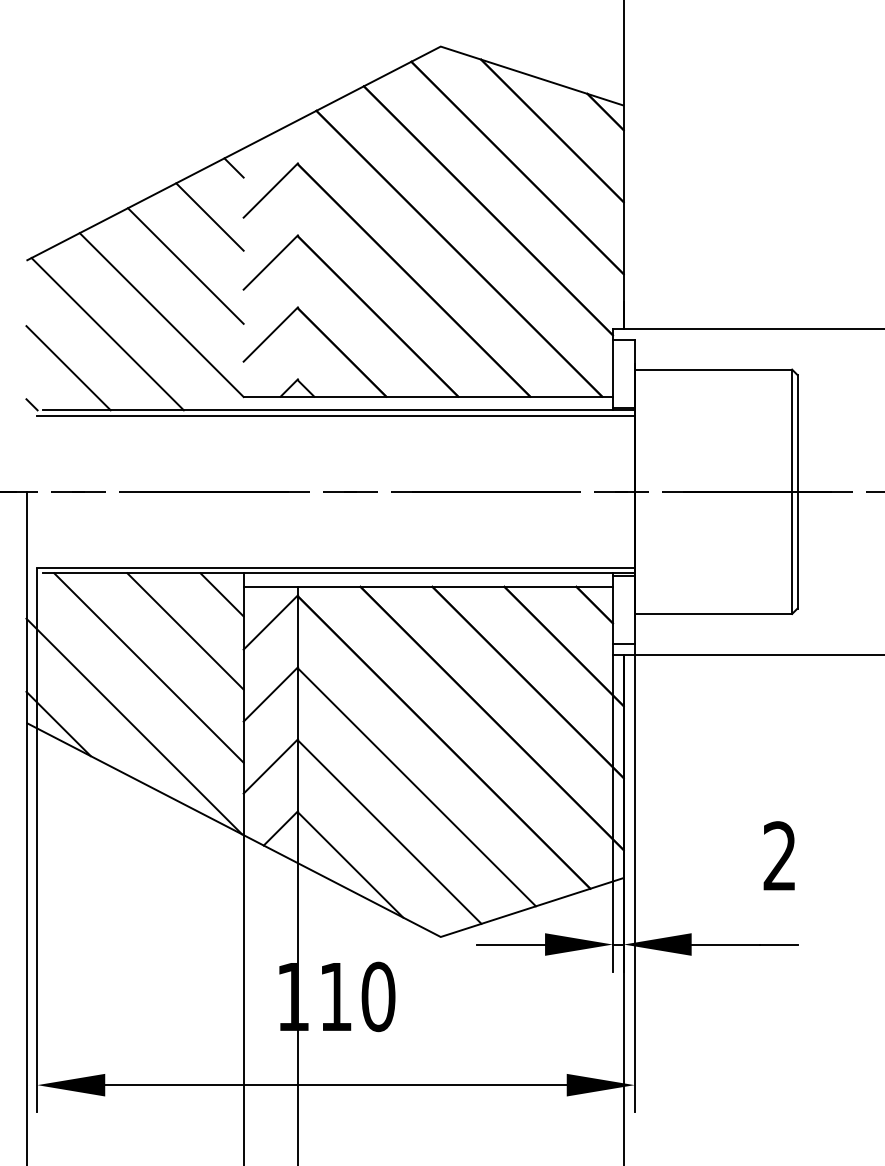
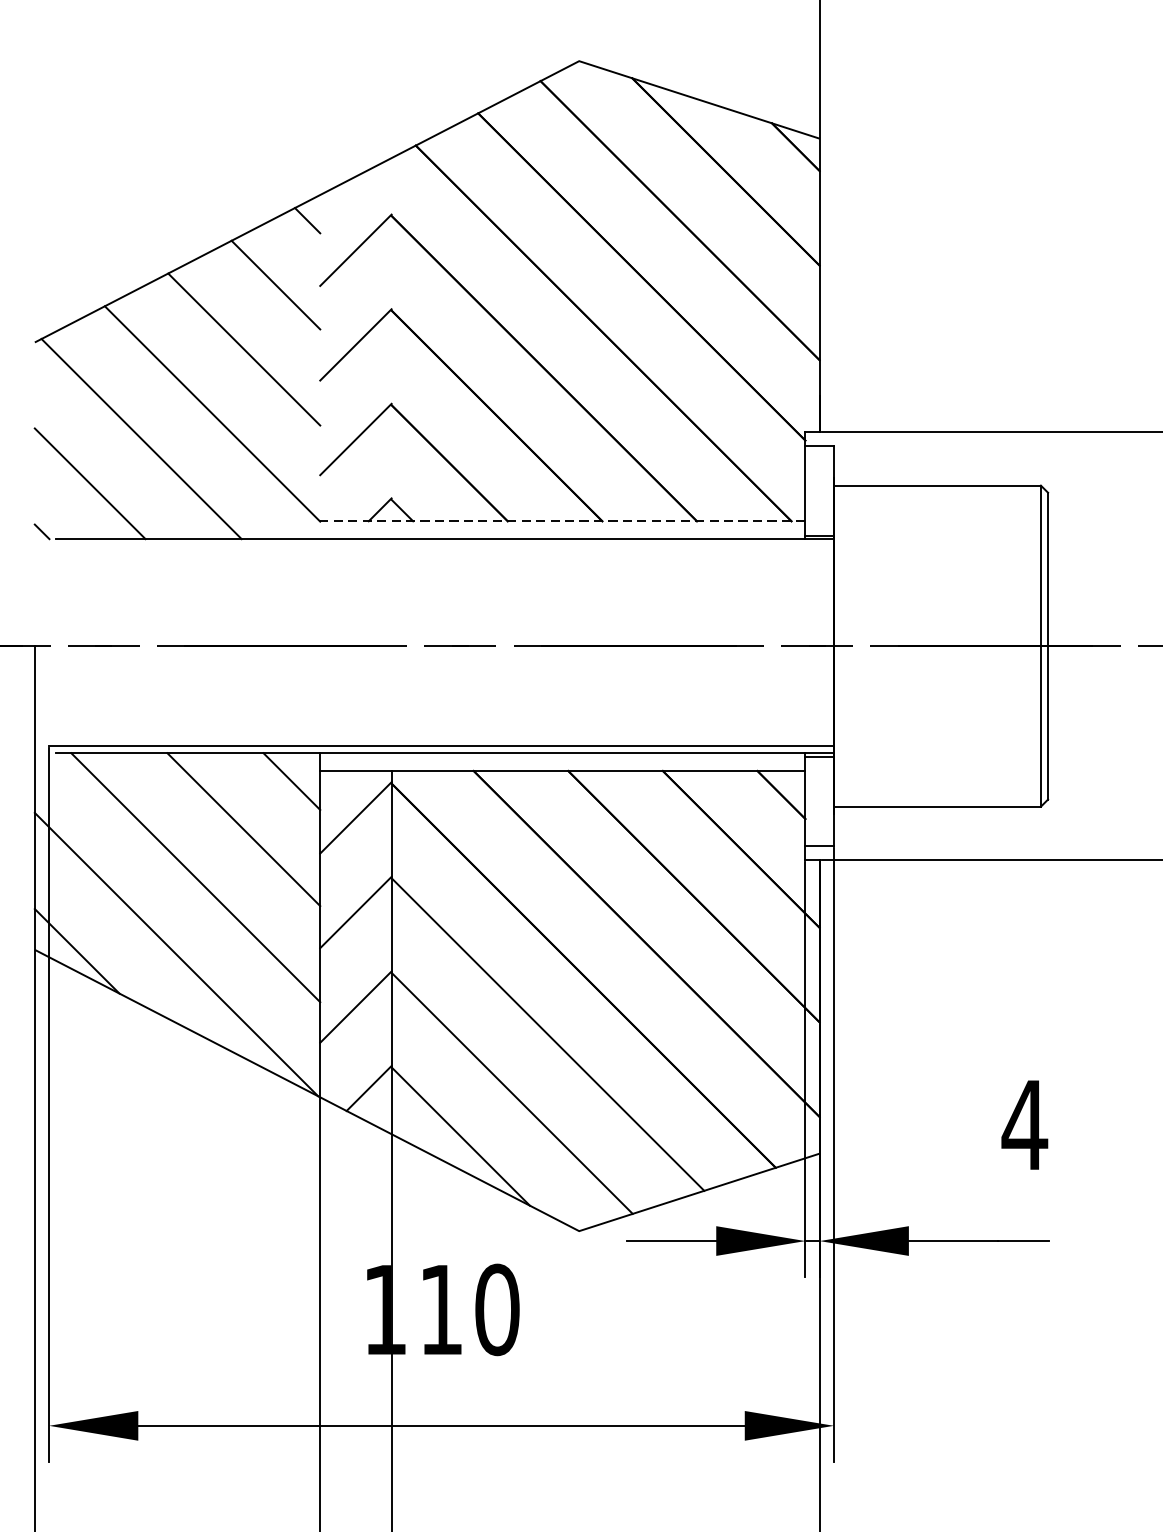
line: (428, 396) -> (563, 520), solid -> dashed
line: (335, 415) -> (440, 545), removed
text: (779, 855) -> (1024, 1124), 2 -> 4

